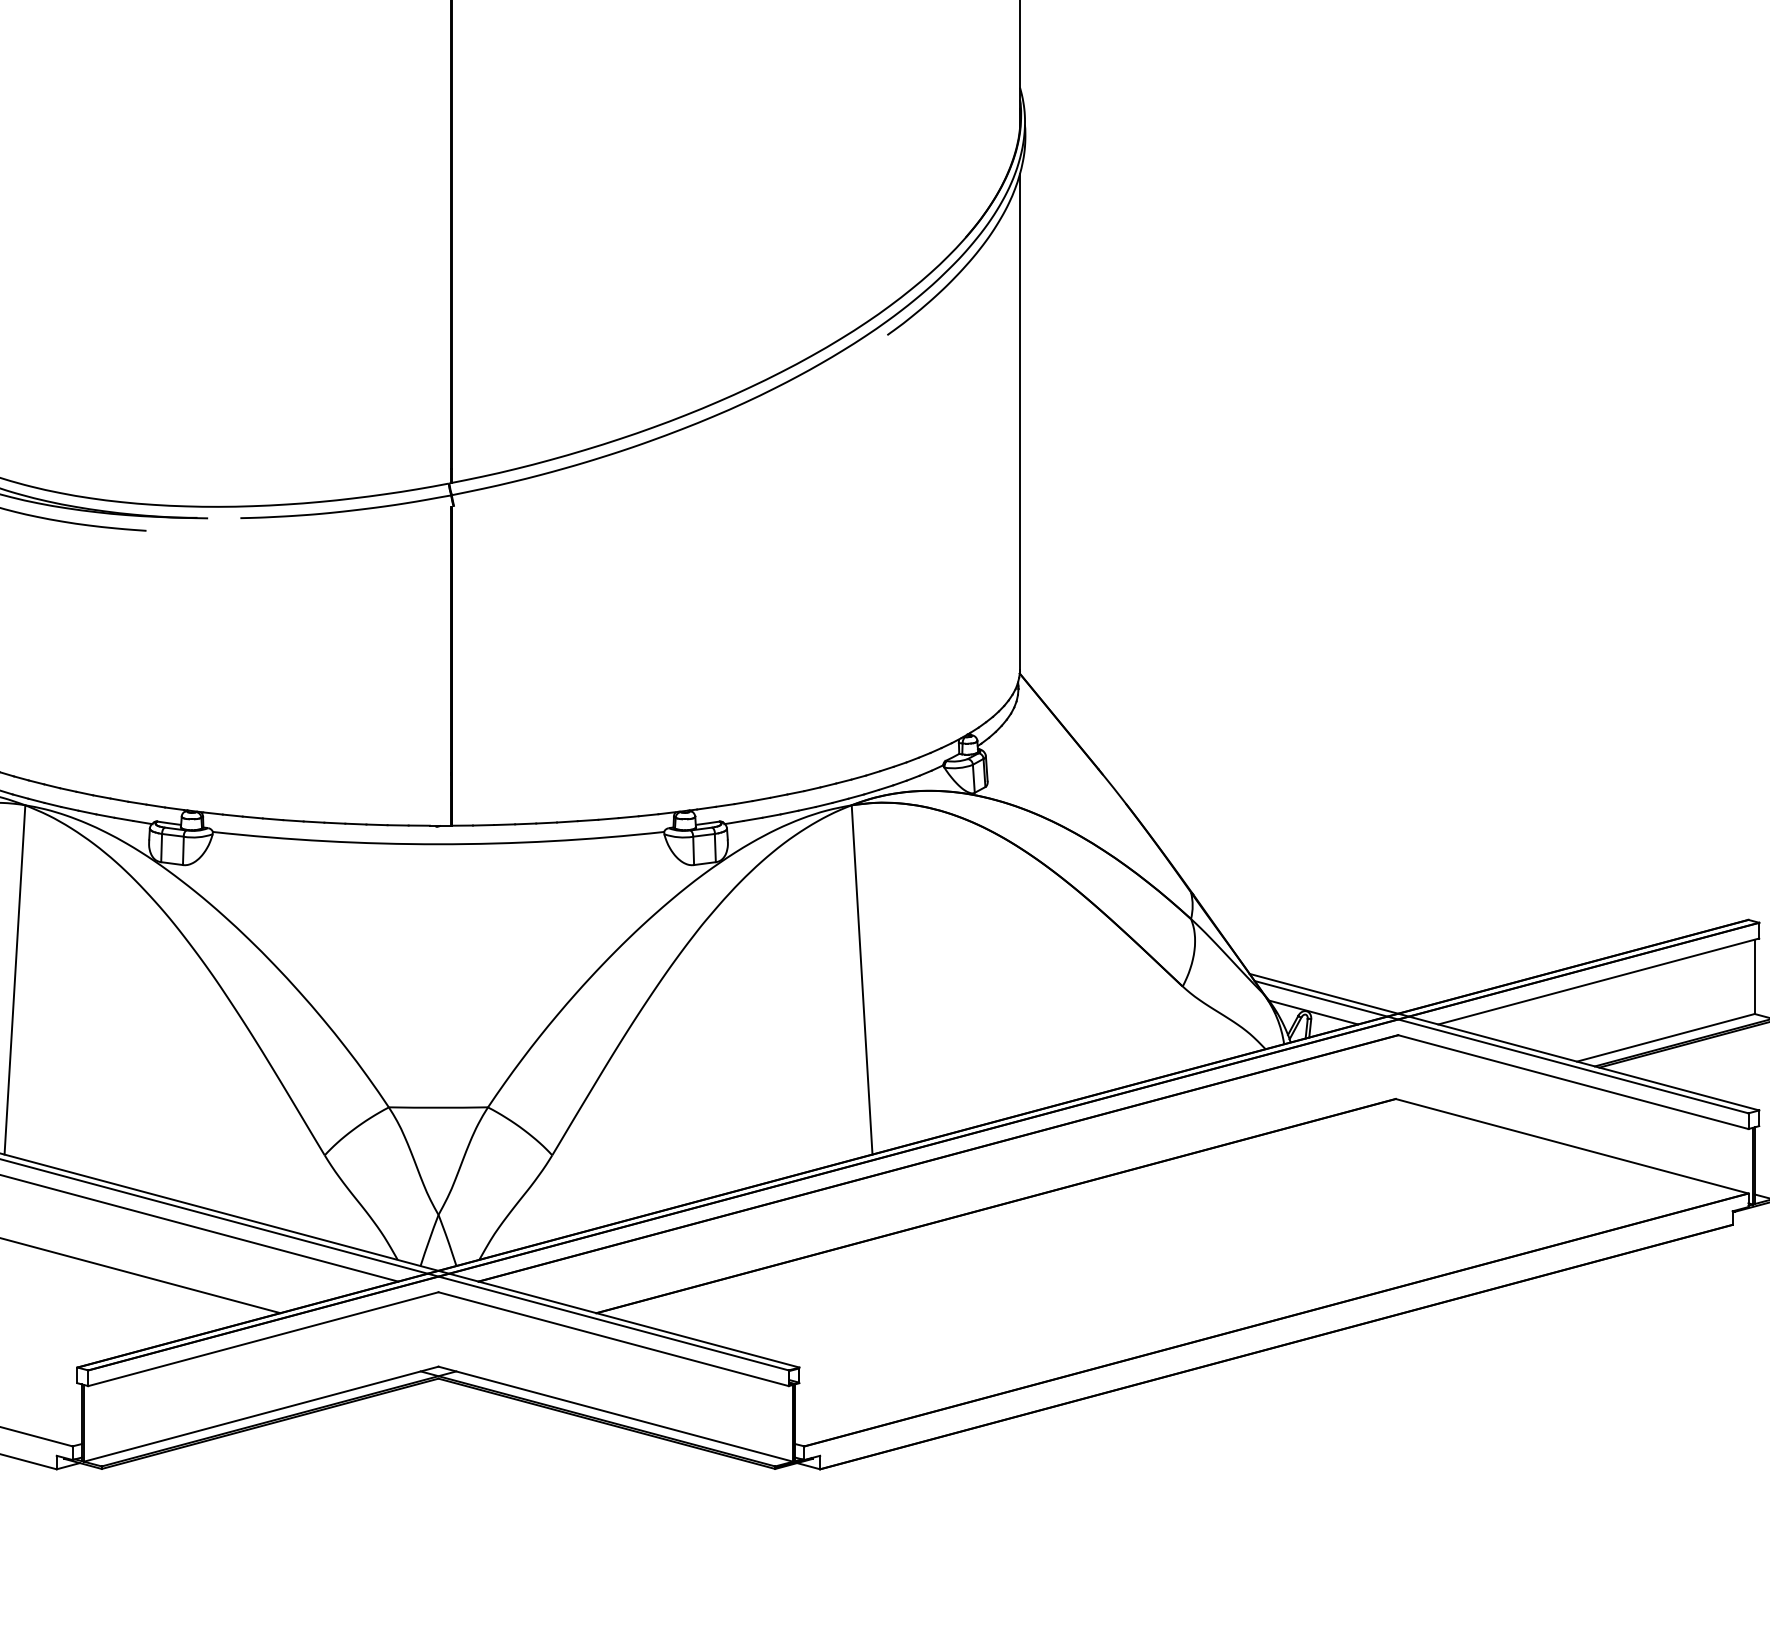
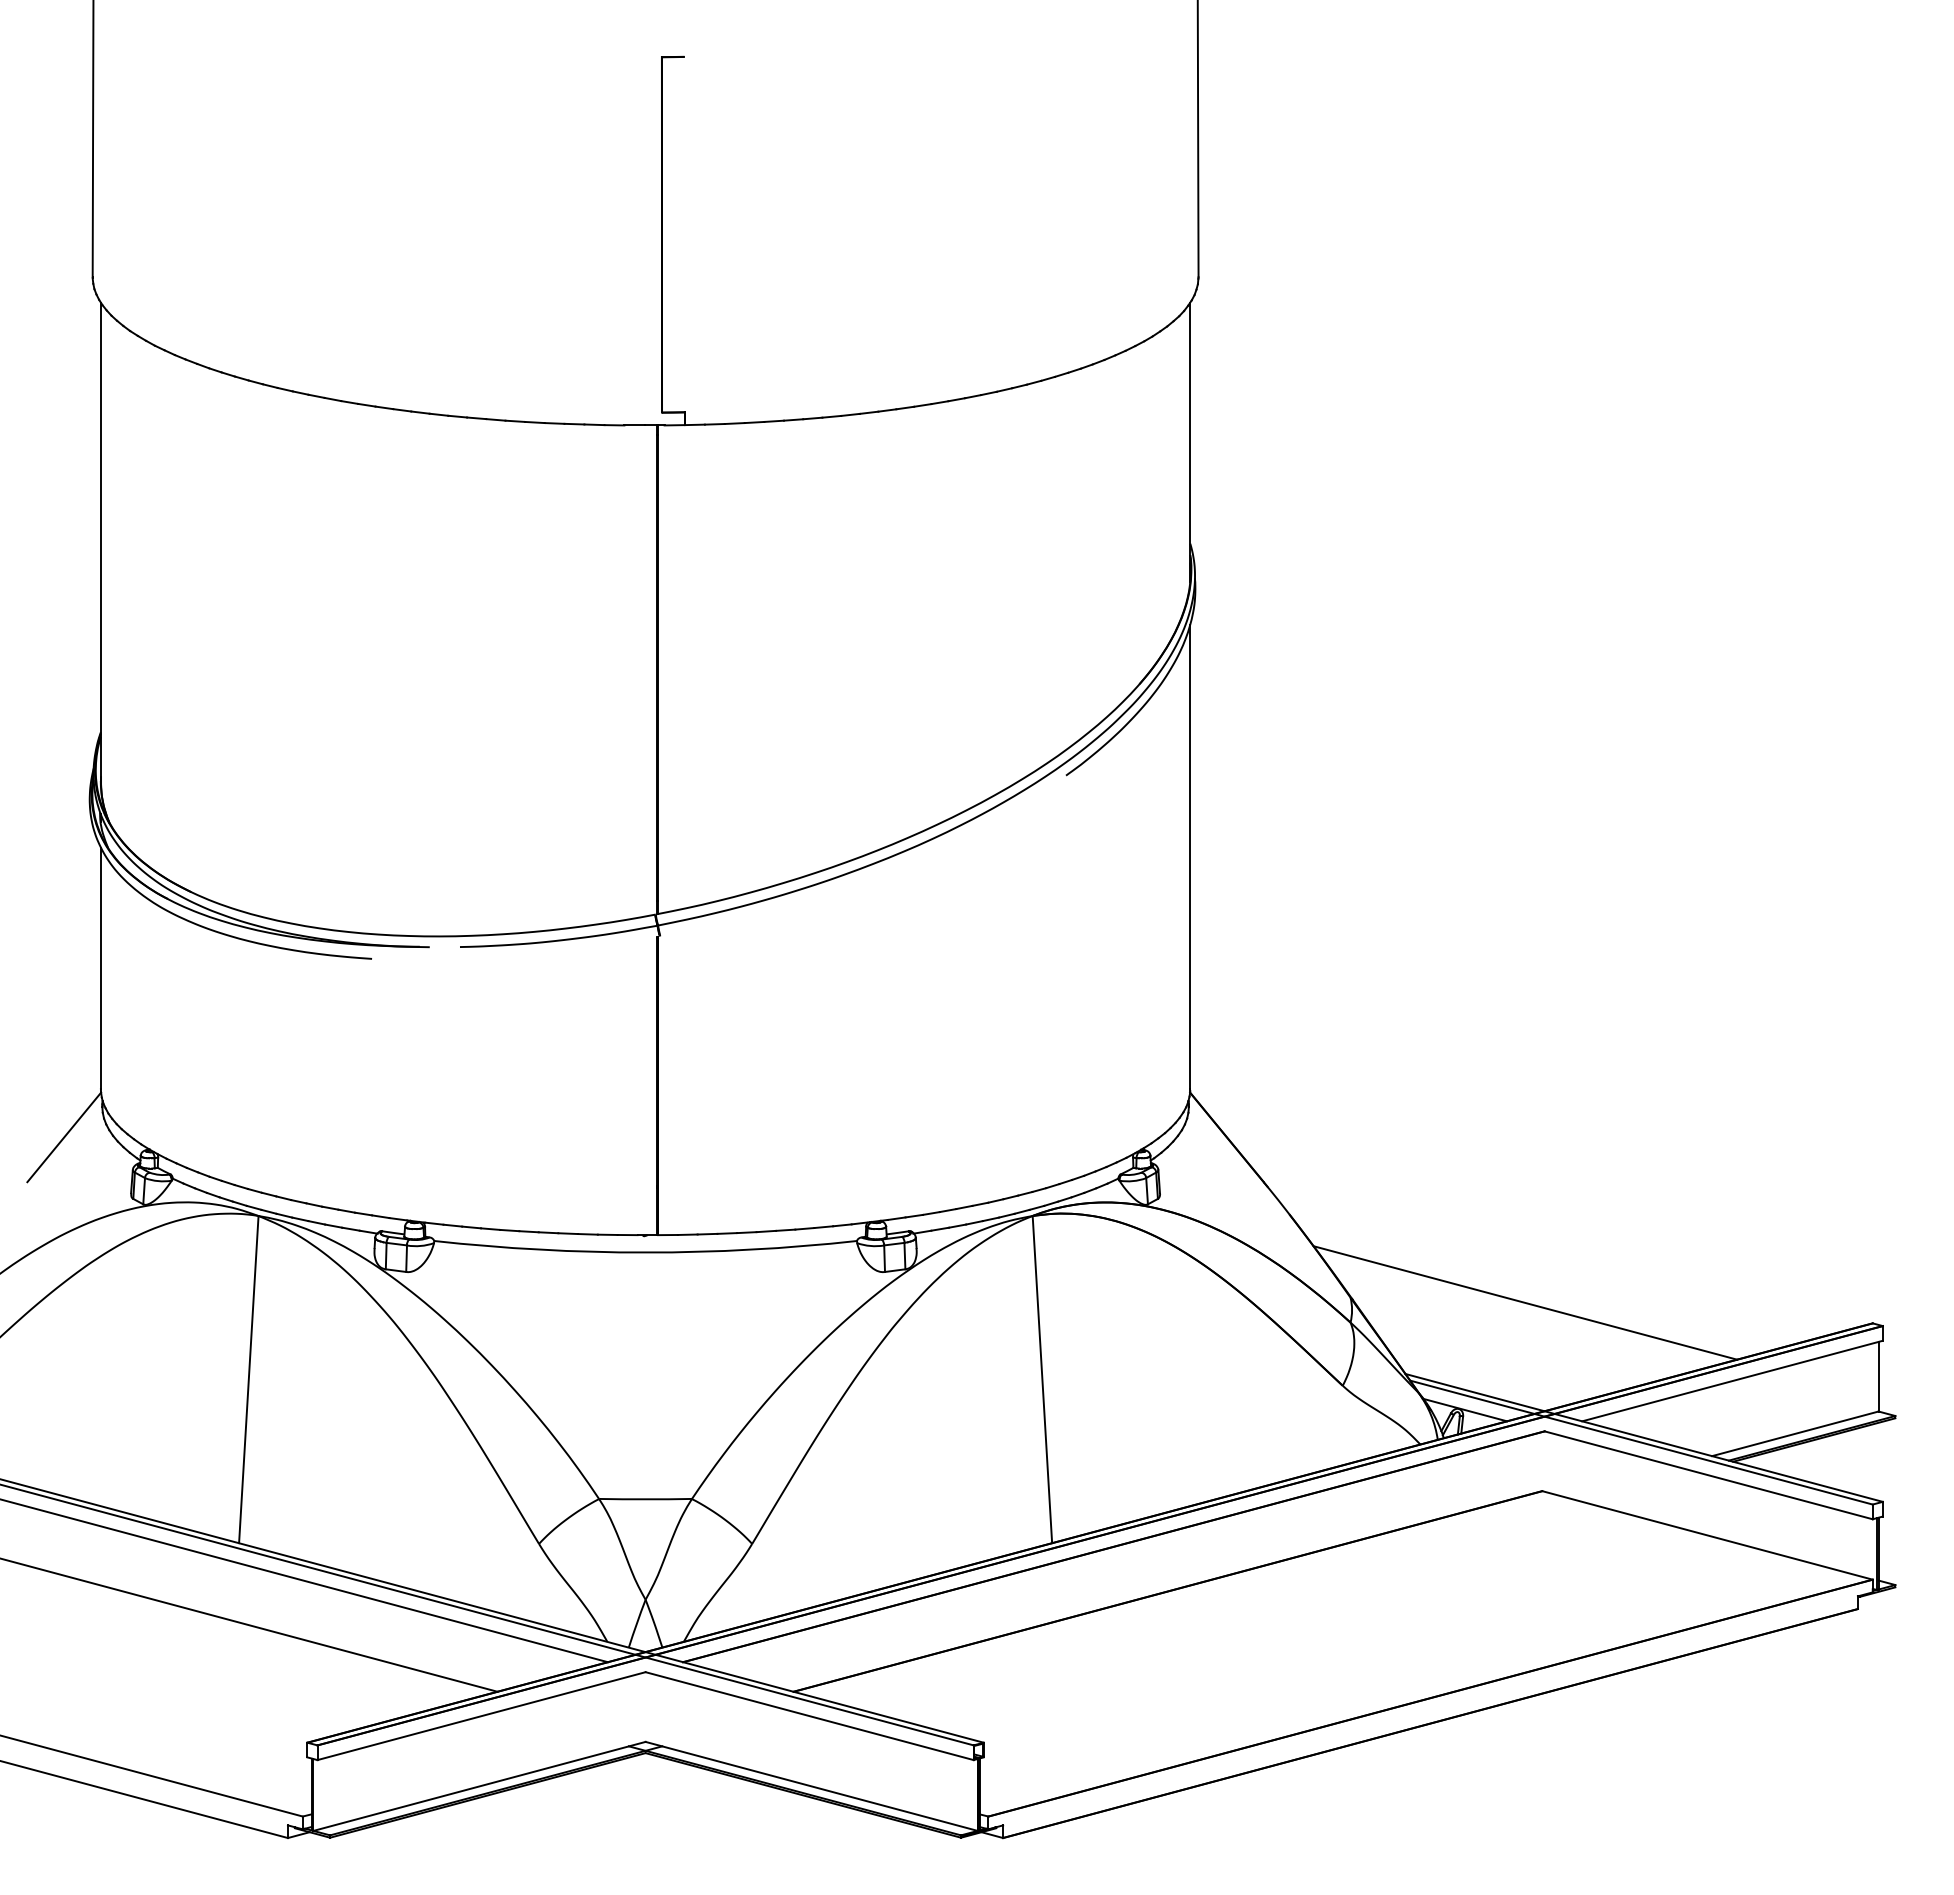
line: (1377, 897) -> (1525, 1302), added

